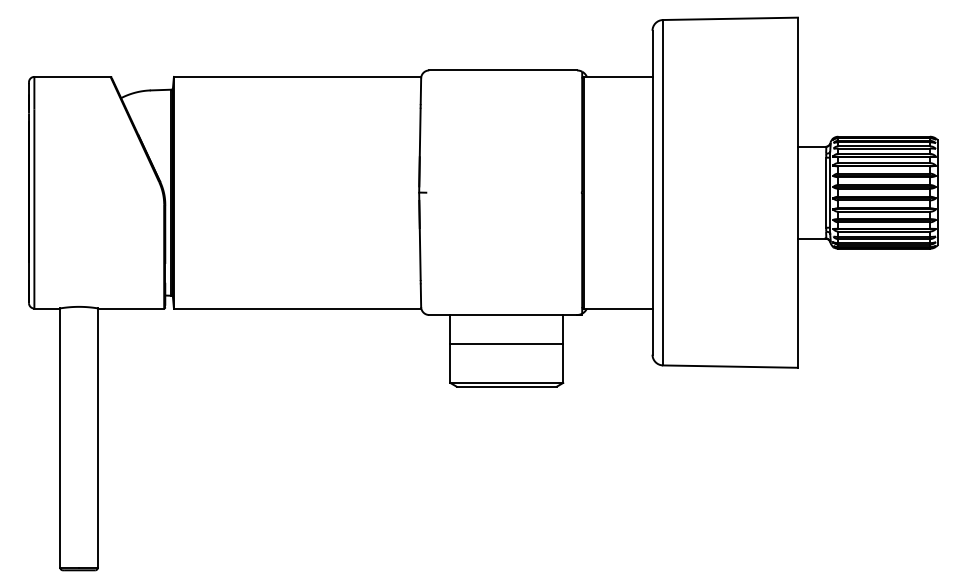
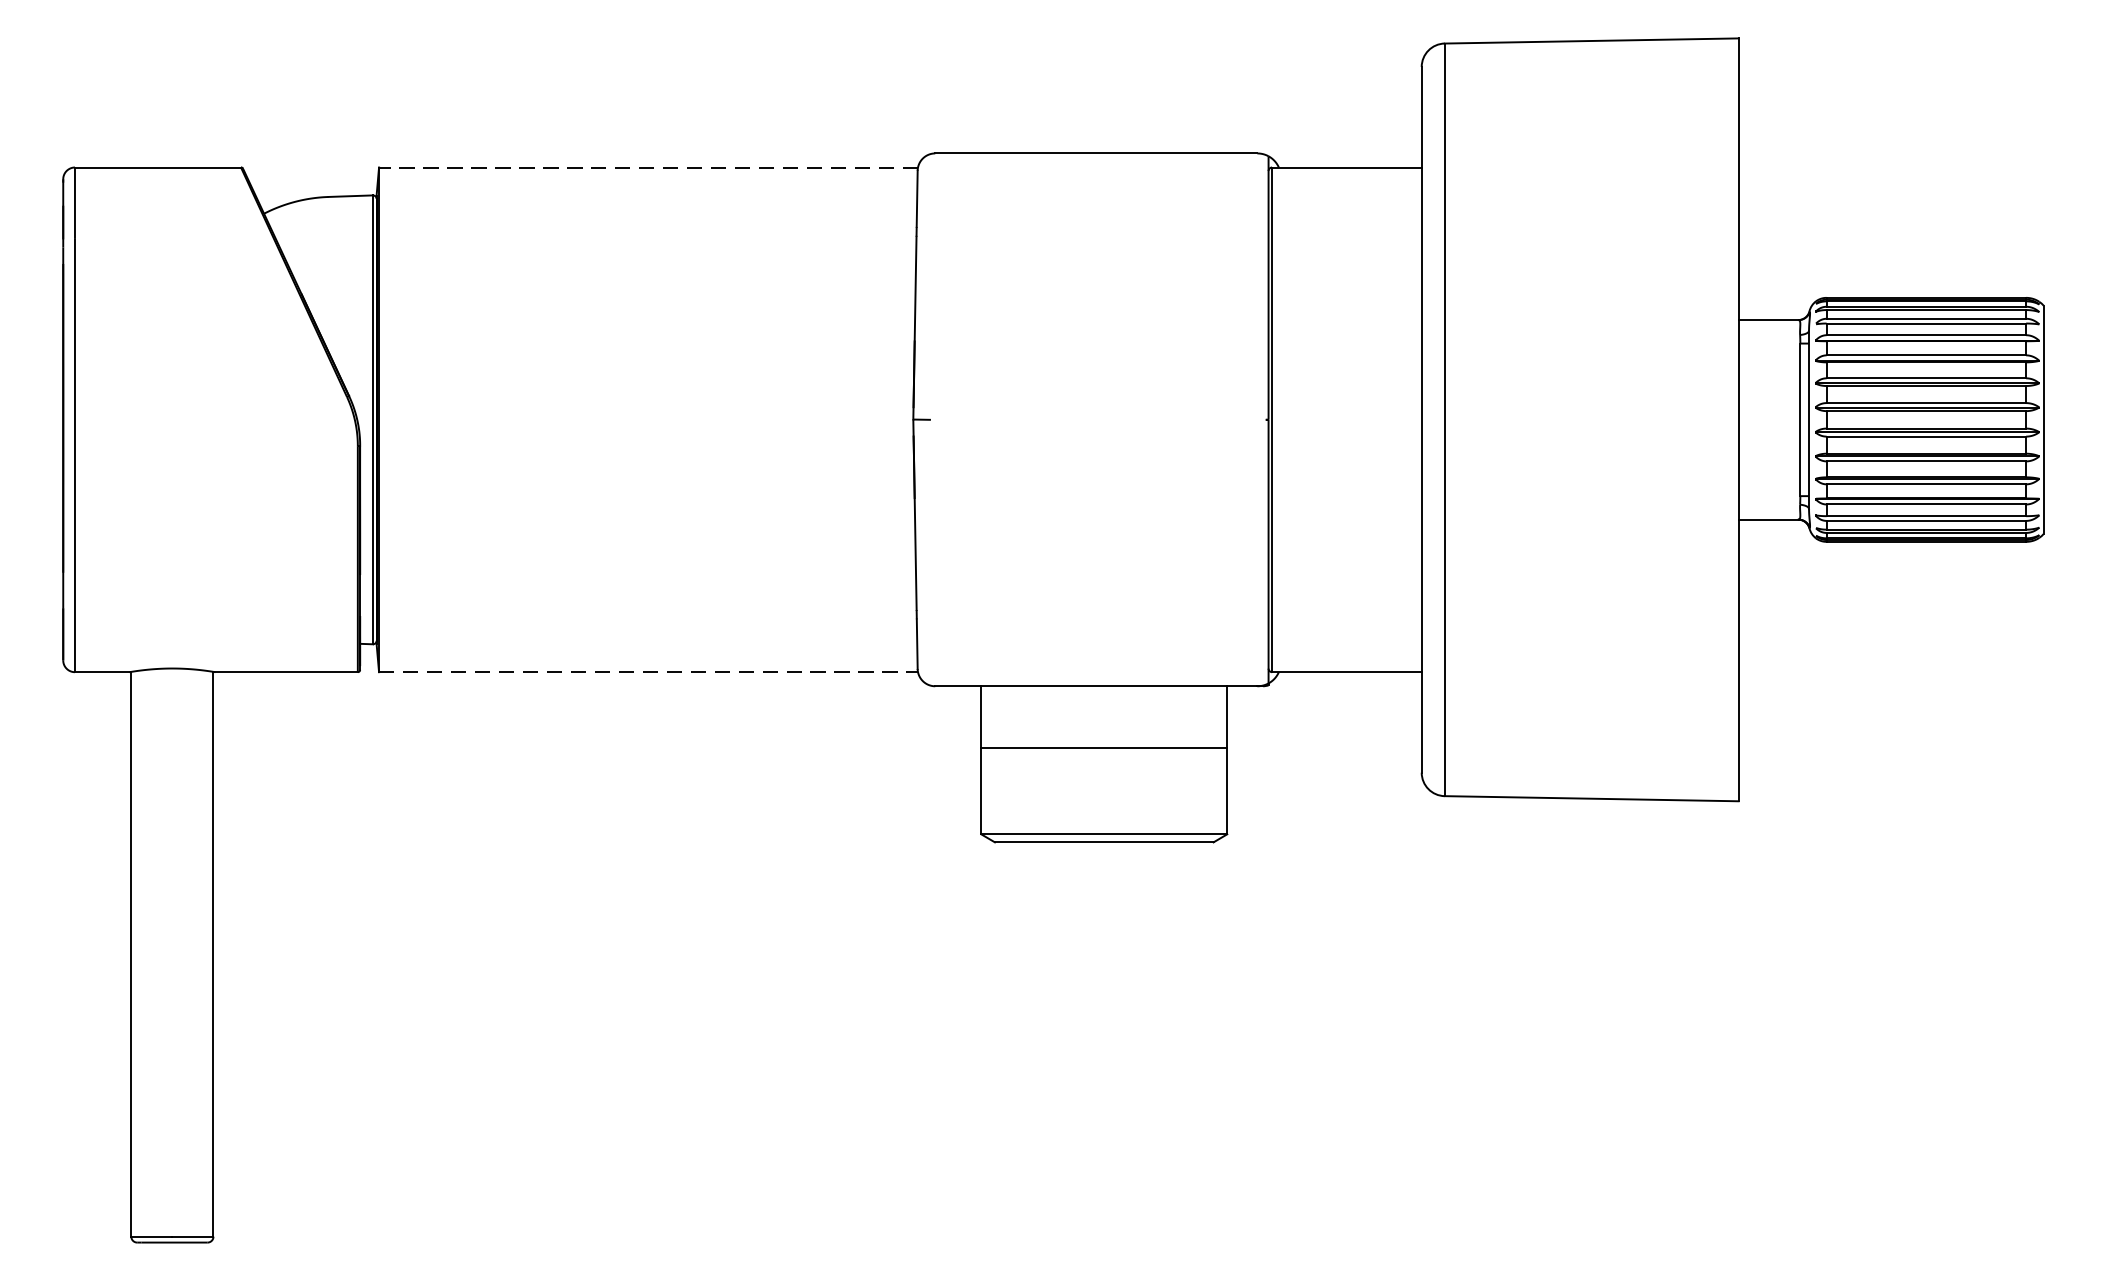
line: (297, 76) -> (648, 166), solid -> dashed
line: (297, 308) -> (648, 672), solid -> dashed

